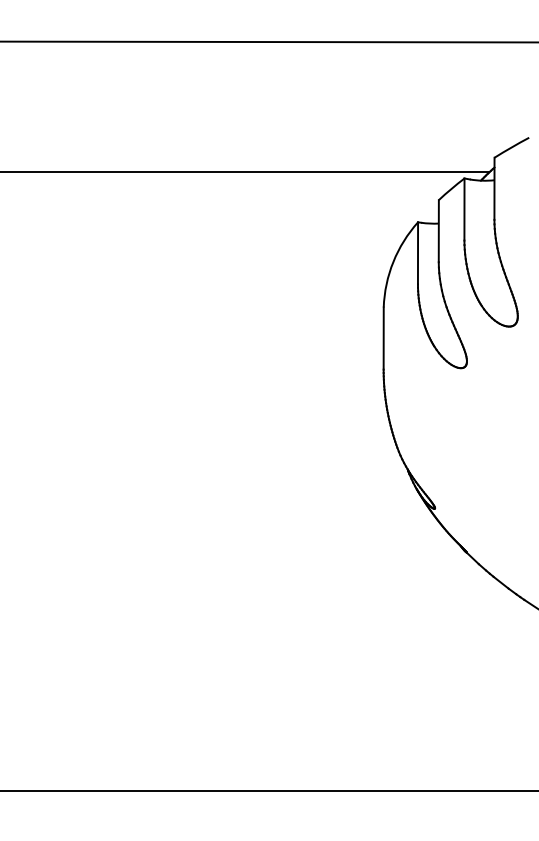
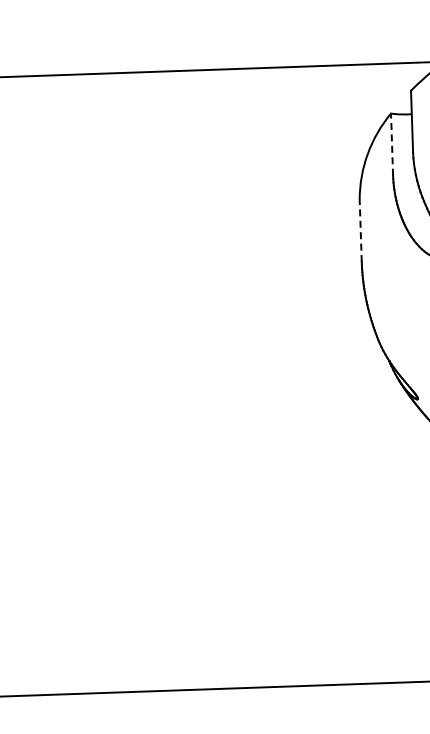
line: (418, 252) -> (392, 143), solid -> dashed
line: (383, 338) -> (360, 230), solid -> dashed

